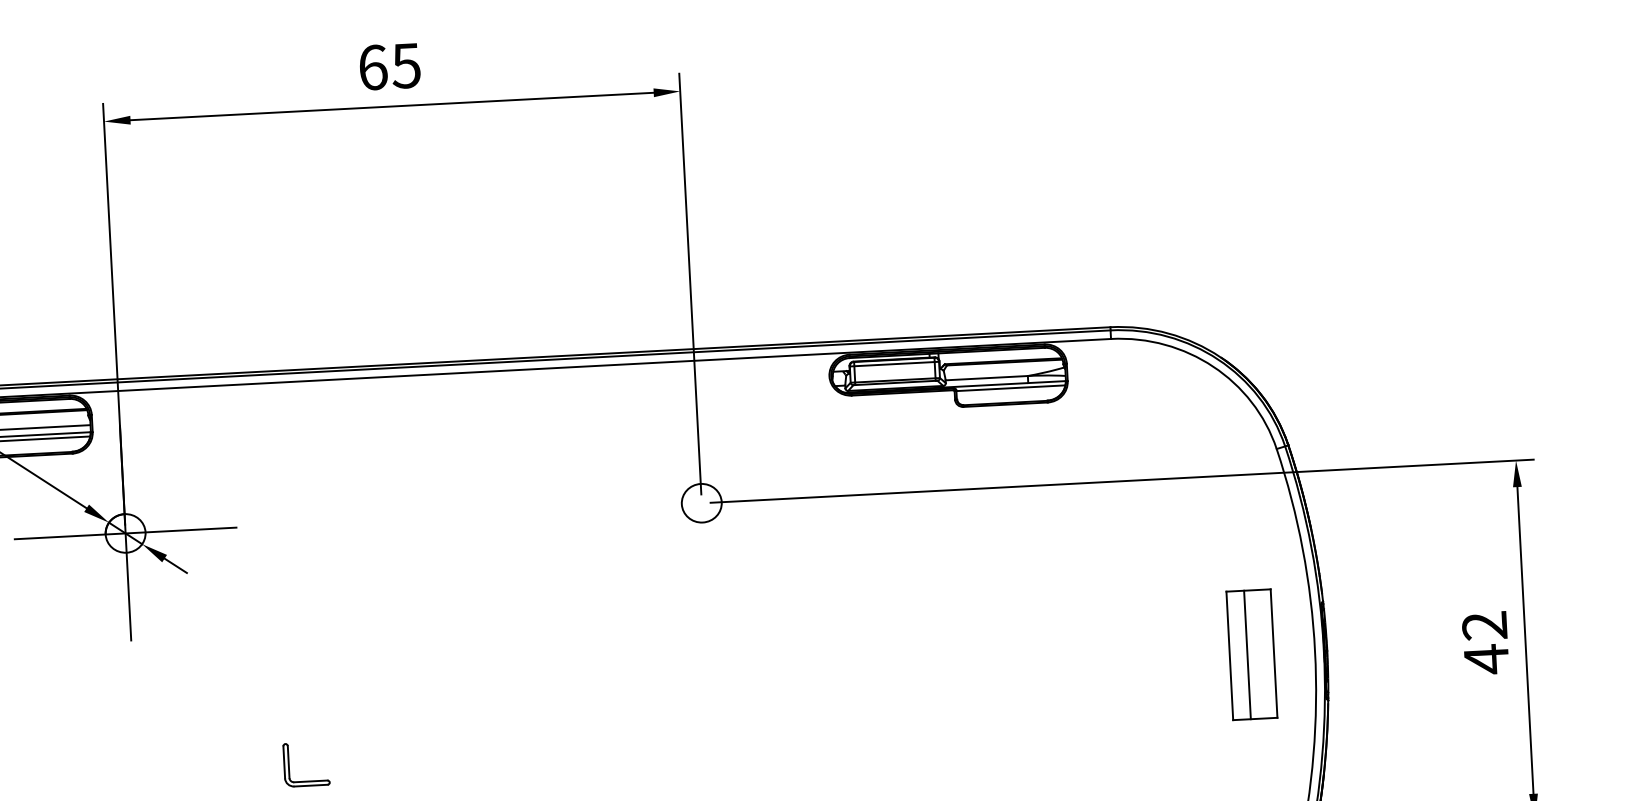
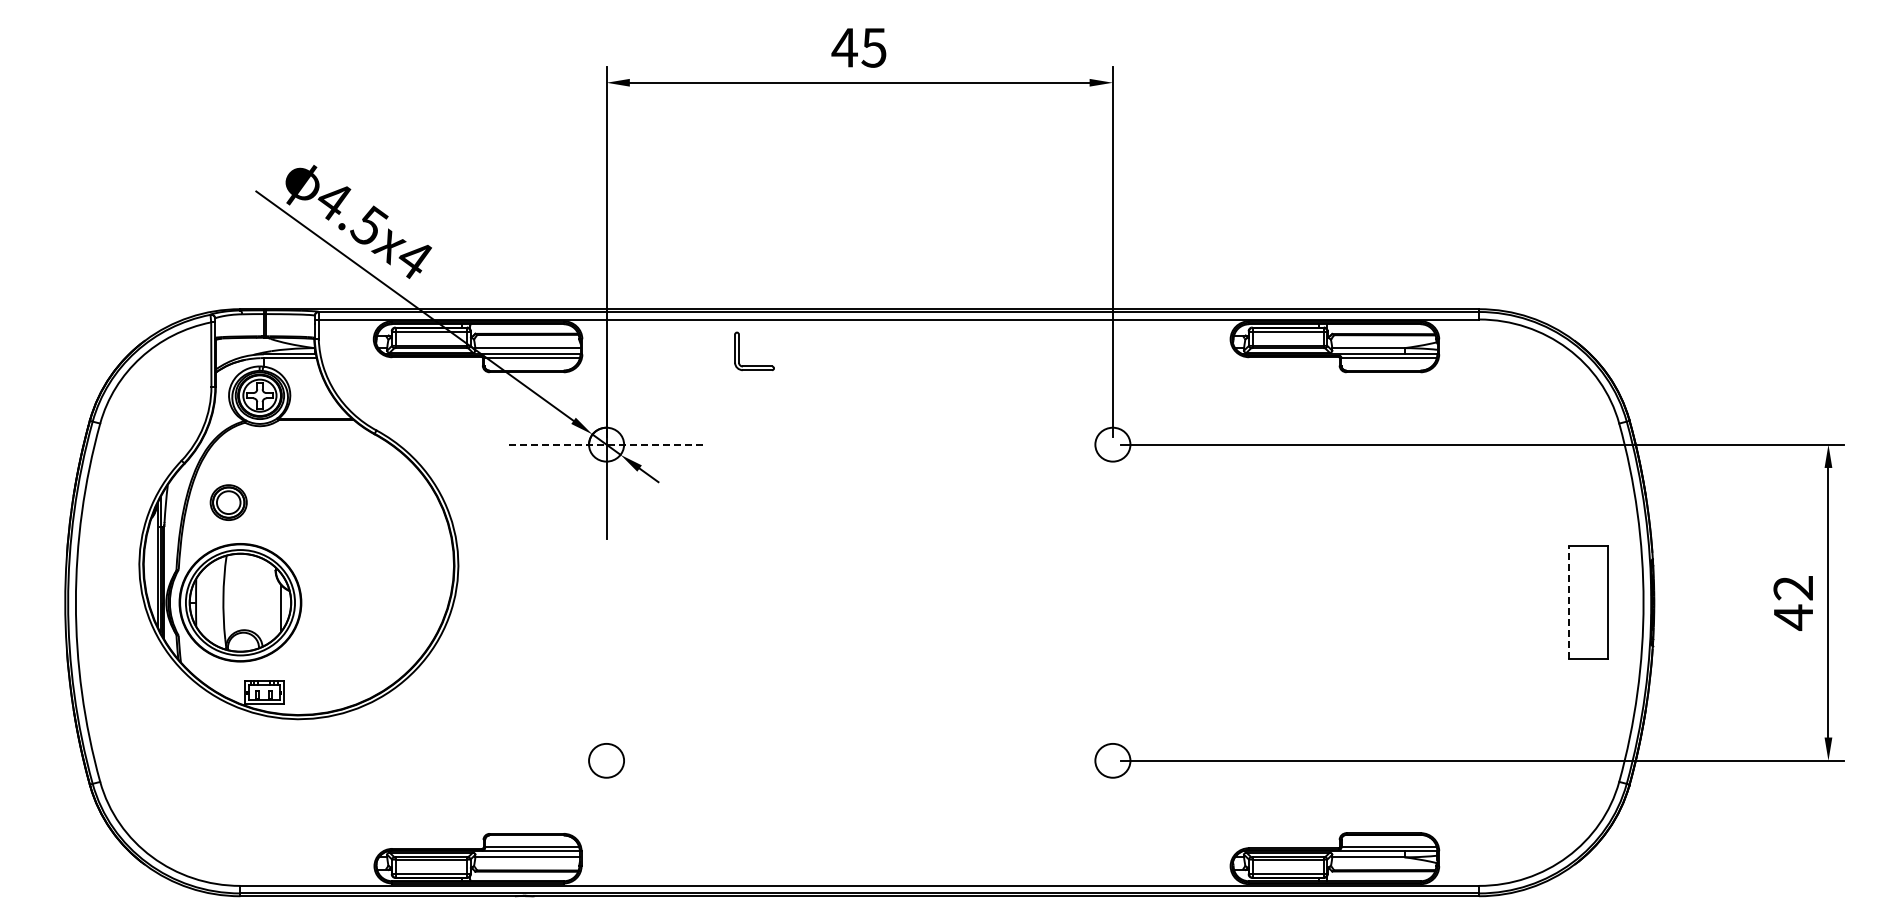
text: (372, 67) -> (844, 47), 65 -> 45
line: (126, 533) -> (607, 444), solid -> dashed
line: (1247, 654) -> (1584, 602), removed
line: (1229, 655) -> (1568, 602), solid -> dashed
part: (307, 780) -> (754, 365), moved

